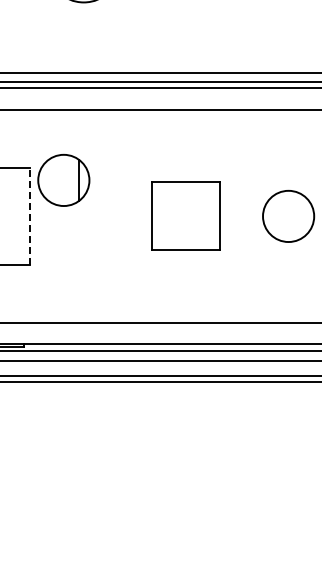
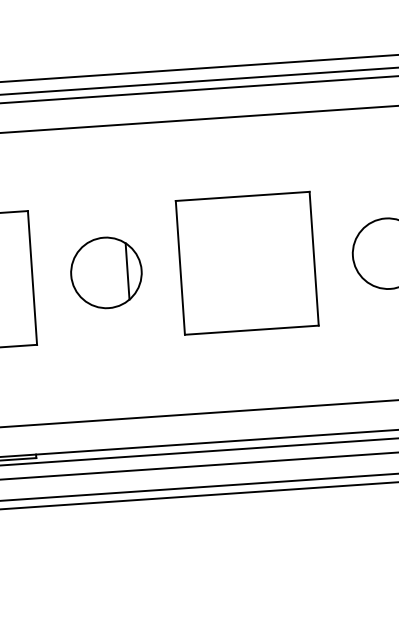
part: (63, 180) -> (105, 273), moved
line: (30, 216) -> (33, 278), dashed -> solid
part: (186, 216) -> (247, 263), size x1.43

